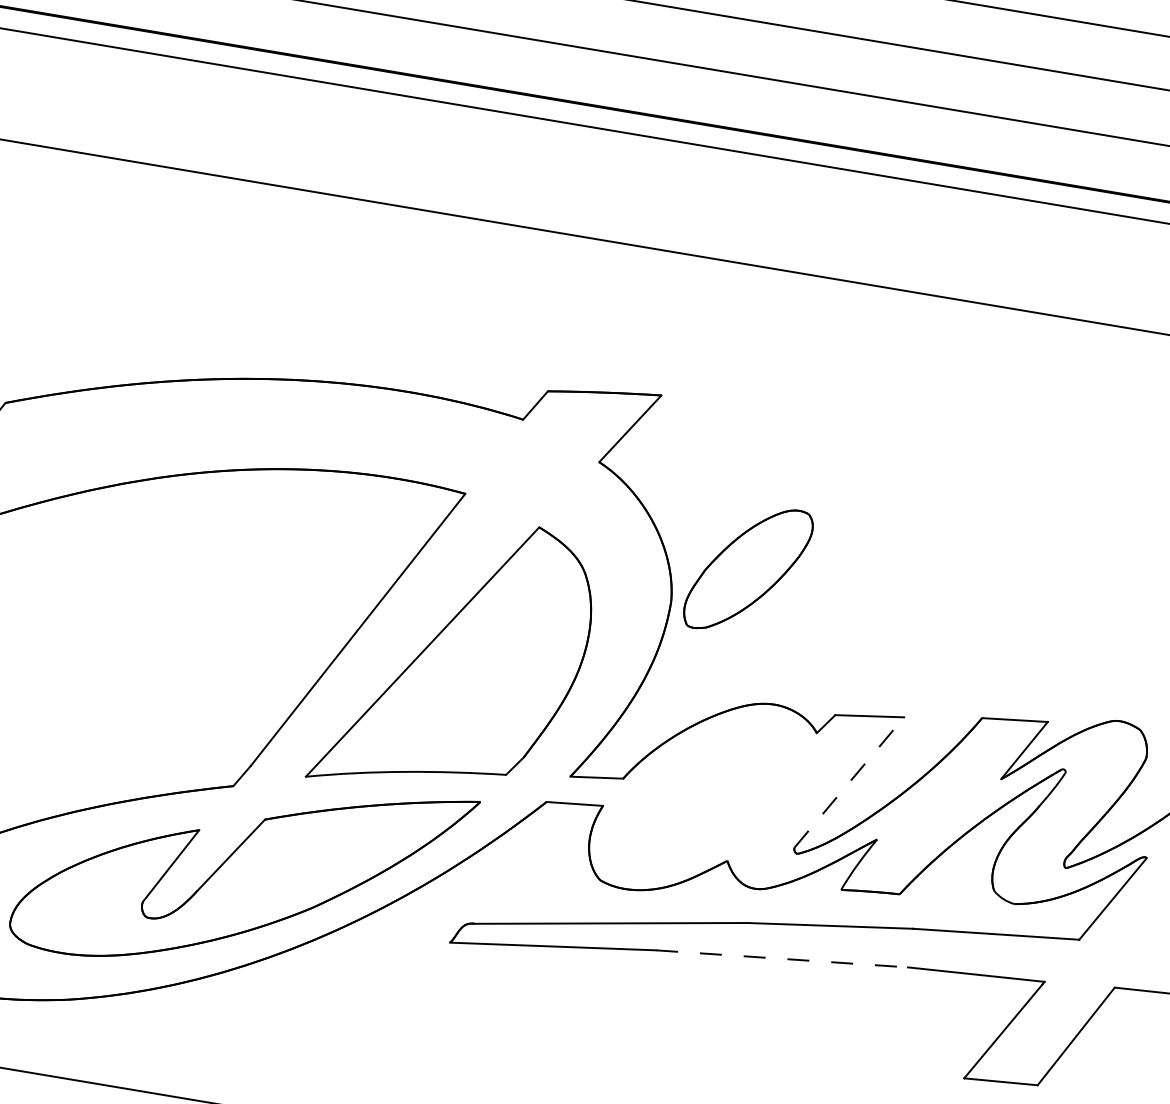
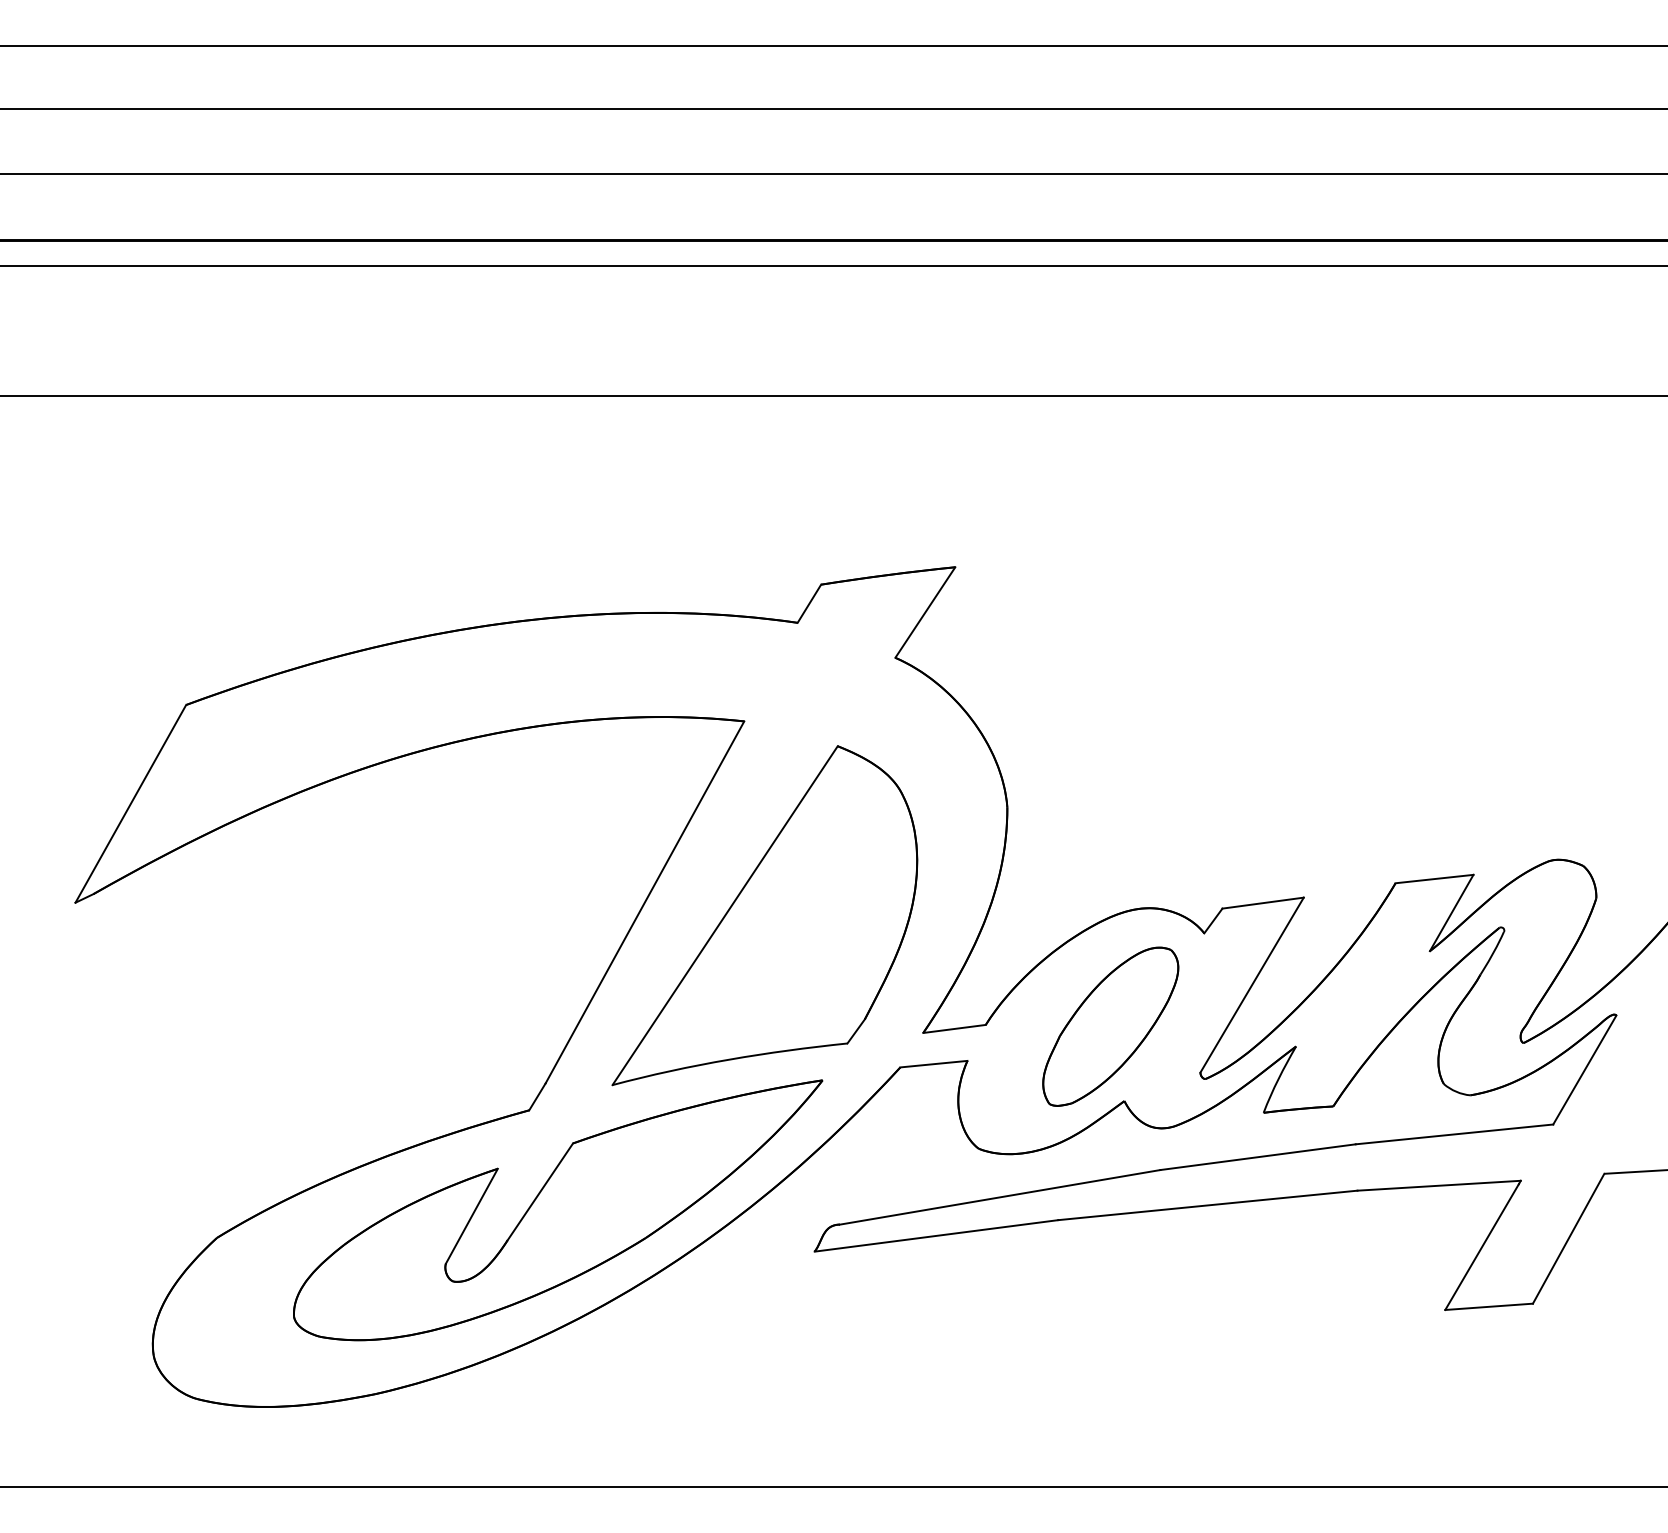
part: (748, 569) -> (1110, 1026), moved
line: (849, 782) -> (1252, 984), dashed -> solid
line: (782, 959) -> (1208, 1205), dashed -> solid

